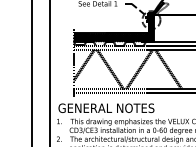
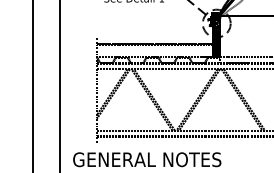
hatch: (111, 37) -> (155, 50), removed

